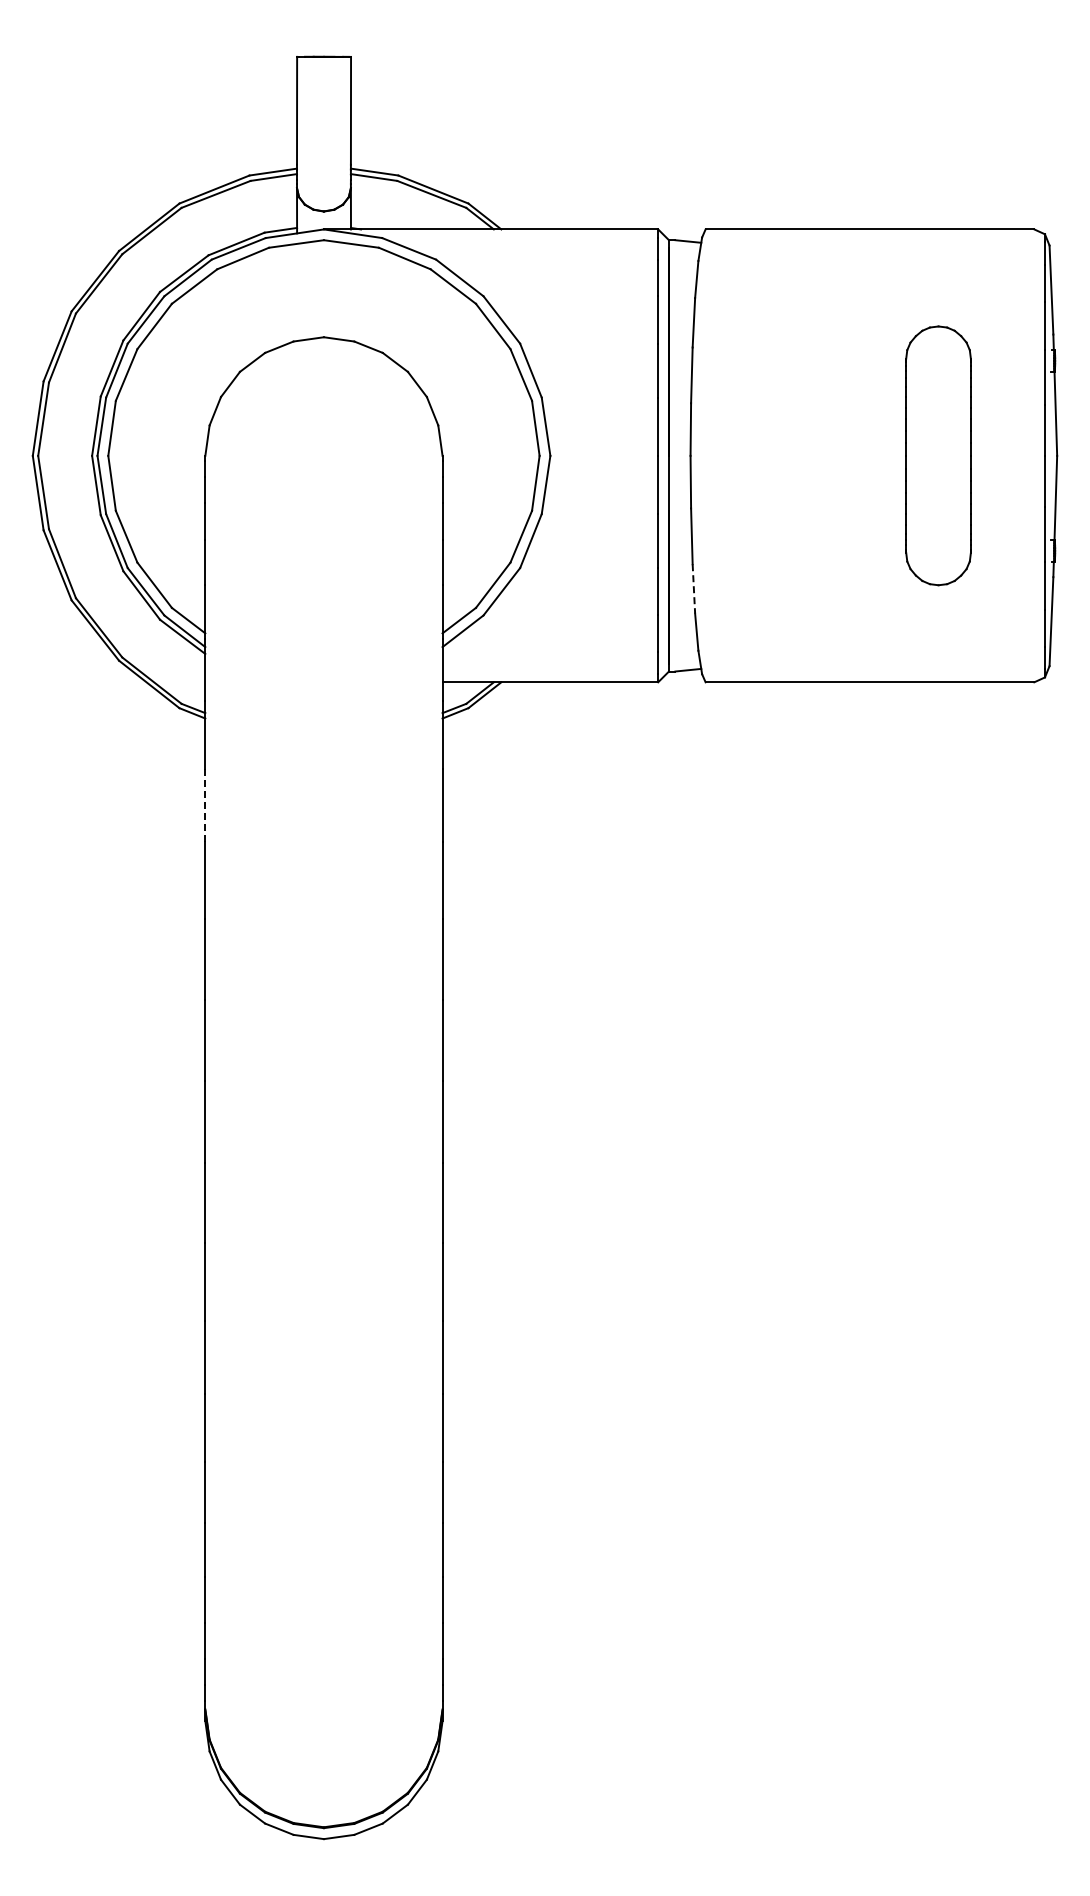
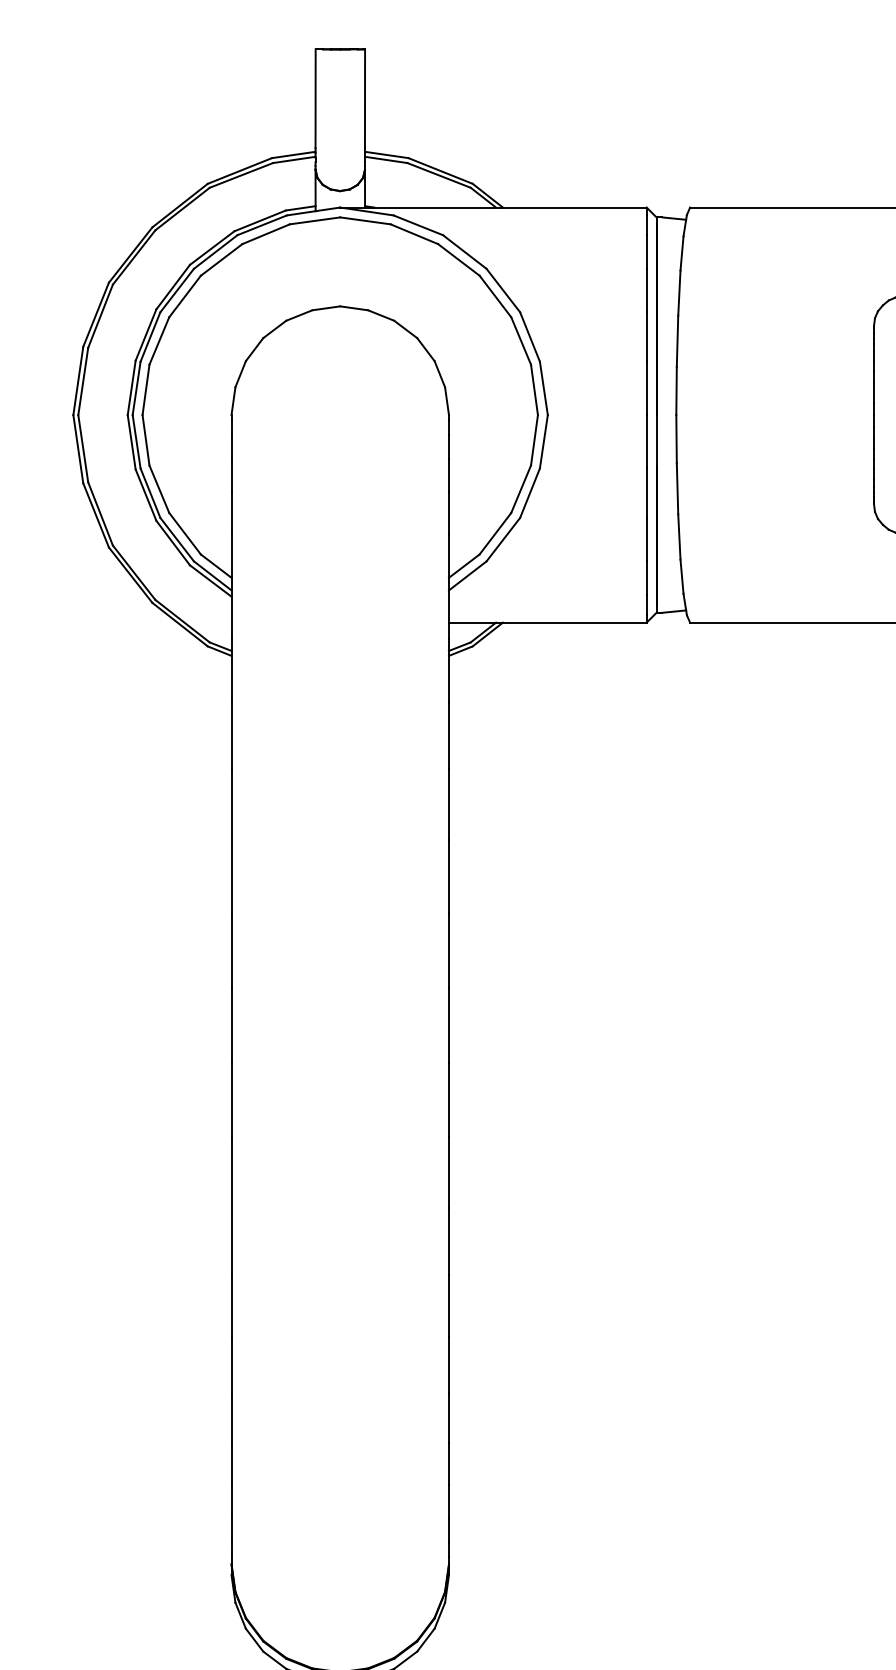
line: (693, 588) -> (679, 536), dashed -> solid
line: (205, 805) -> (231, 735), dashed -> solid

